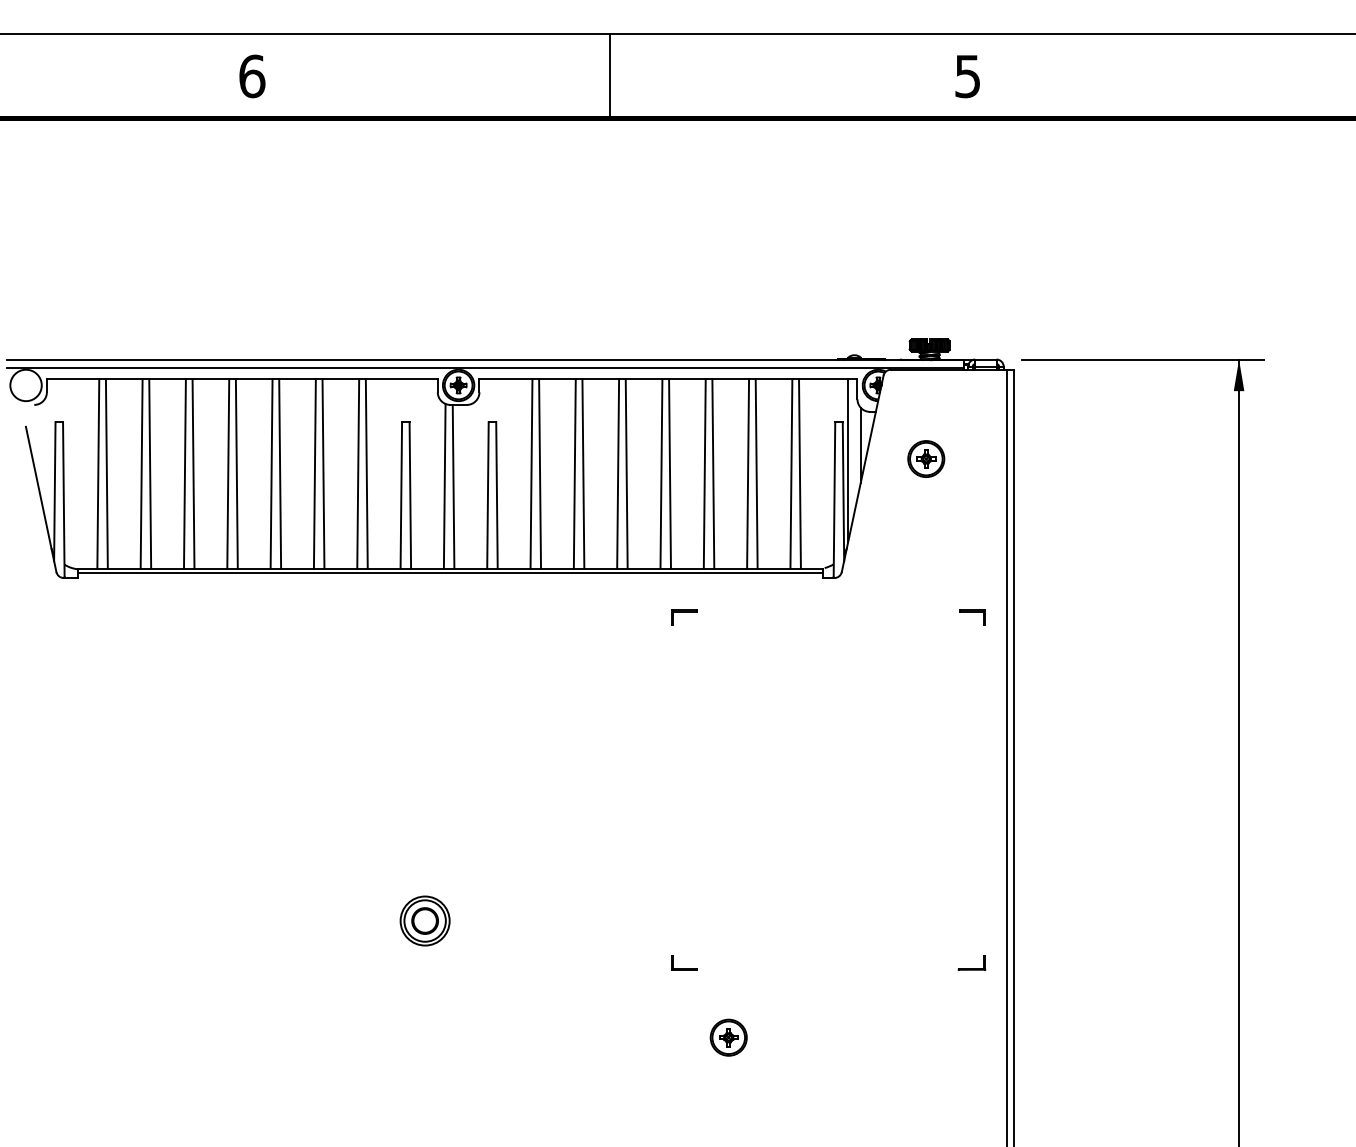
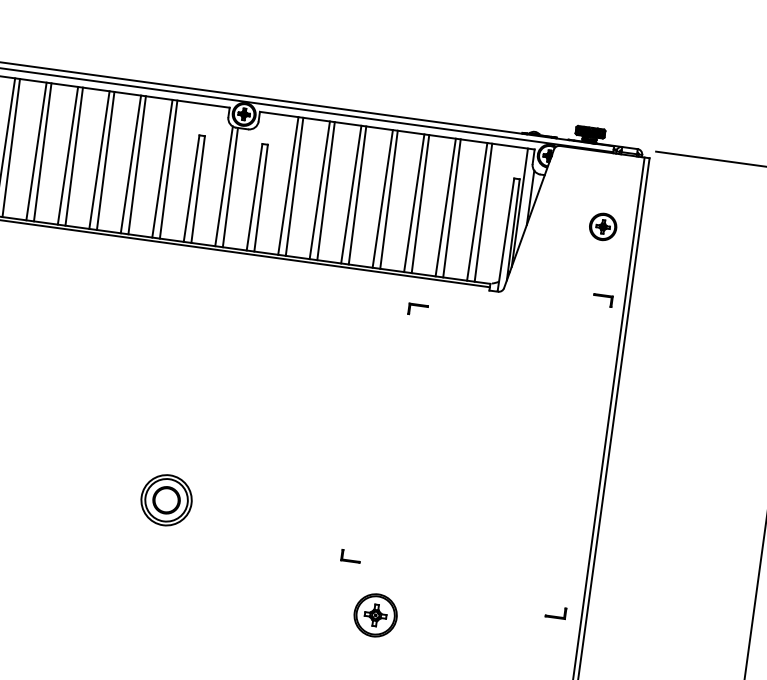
part: (926, 458) -> (603, 226), moved
part: (684, 617) -> (417, 309), moved
part: (972, 617) -> (602, 300), moved
part: (424, 920) -> (166, 499), size x1.4
part: (971, 962) -> (555, 612), moved
part: (728, 1037) -> (375, 615), size x1.6

